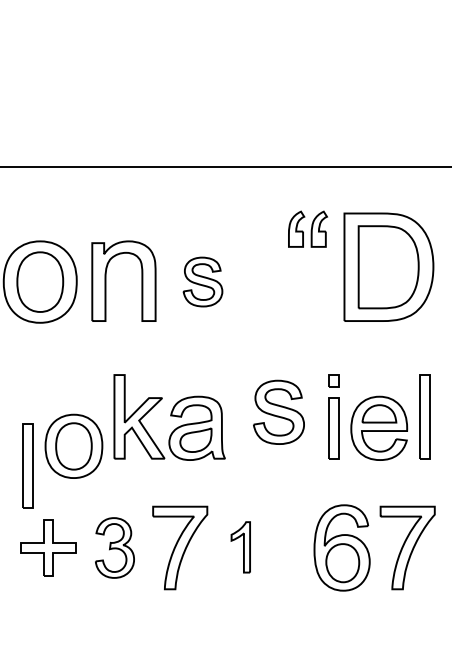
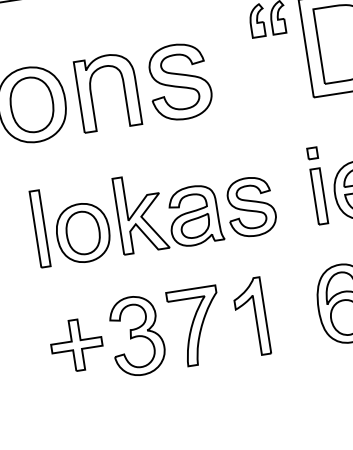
part: (202, 281) -> (179, 81), size x1.67
part: (278, 411) -> (250, 206), moved
part: (73, 445) -> (82, 232), moved
part: (27, 465) -> (39, 228), moved
part: (114, 547) -> (136, 335), size x1.43
part: (240, 547) -> (251, 317), size x1.67

